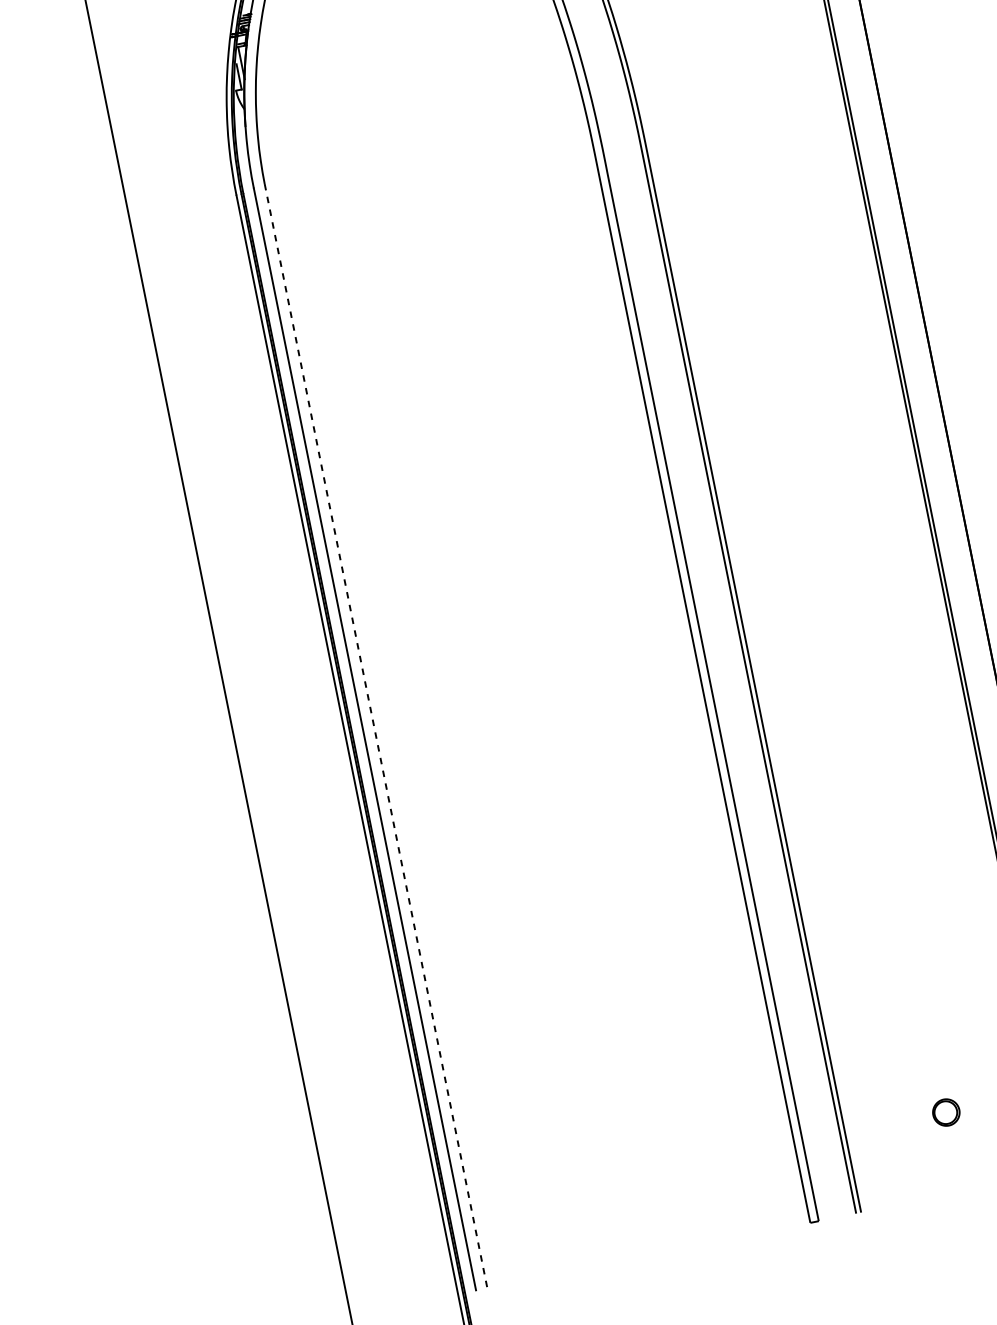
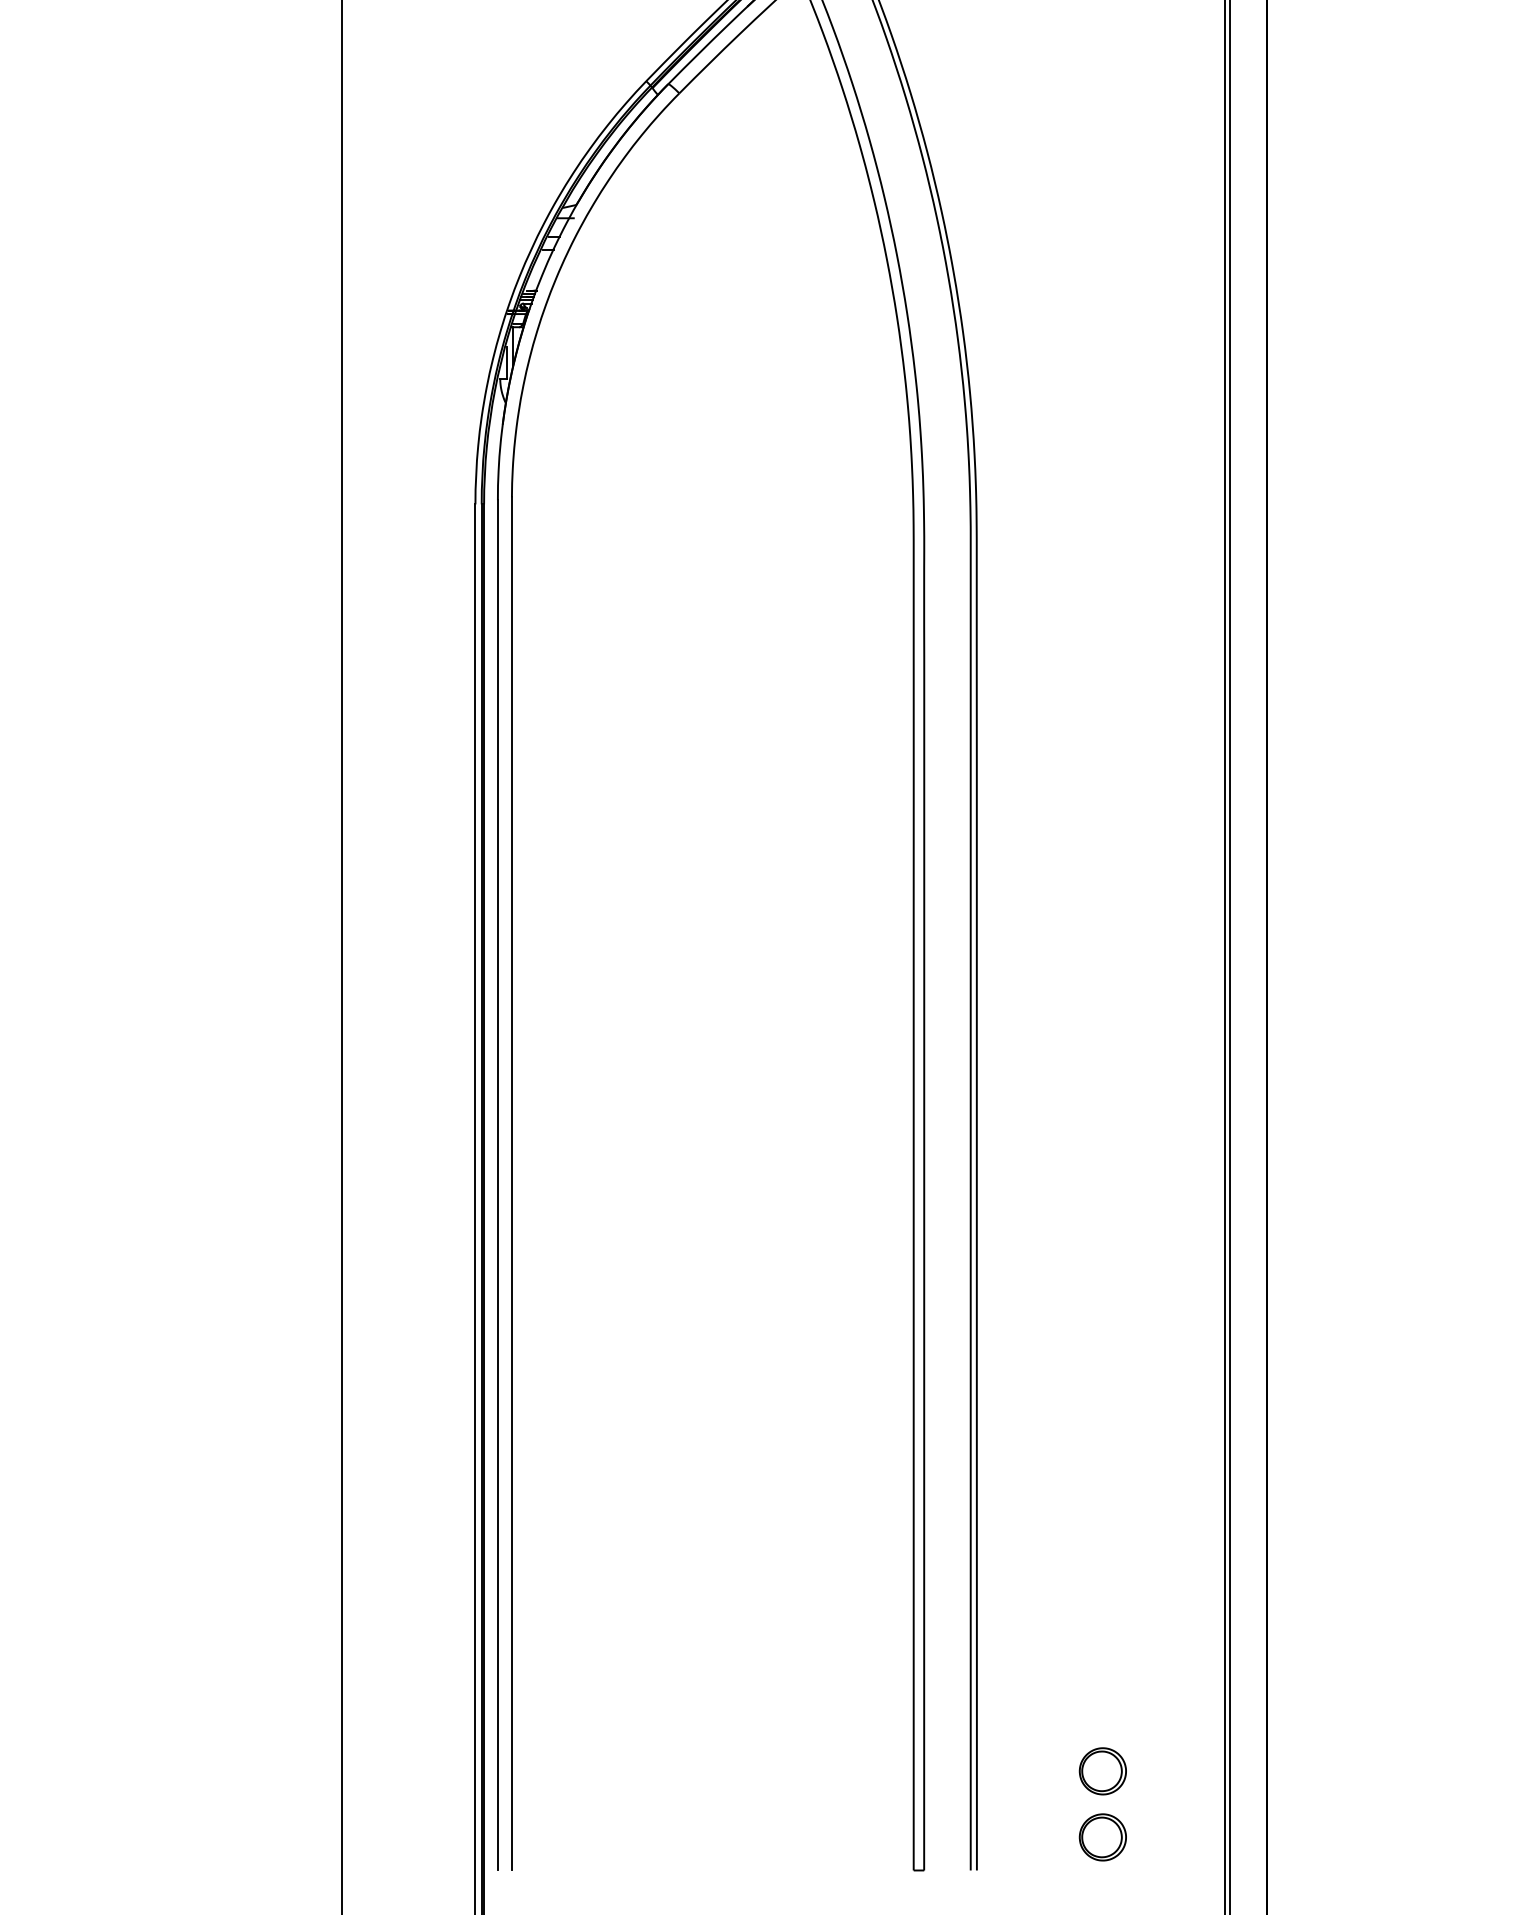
line: (375, 735) -> (511, 1183), dashed -> solid
part: (946, 1112) -> (1102, 1771), size x1.43
part: (956, 1165) -> (1102, 1837), added

